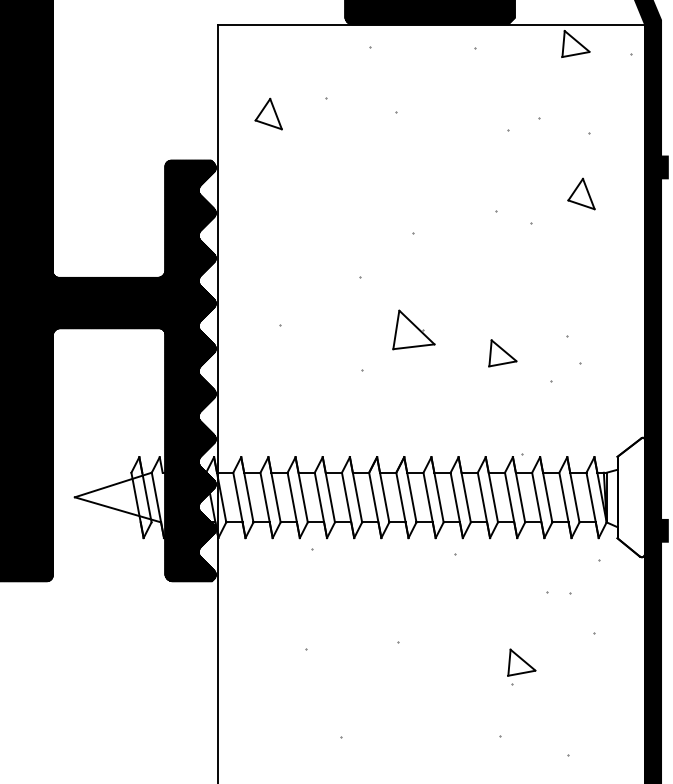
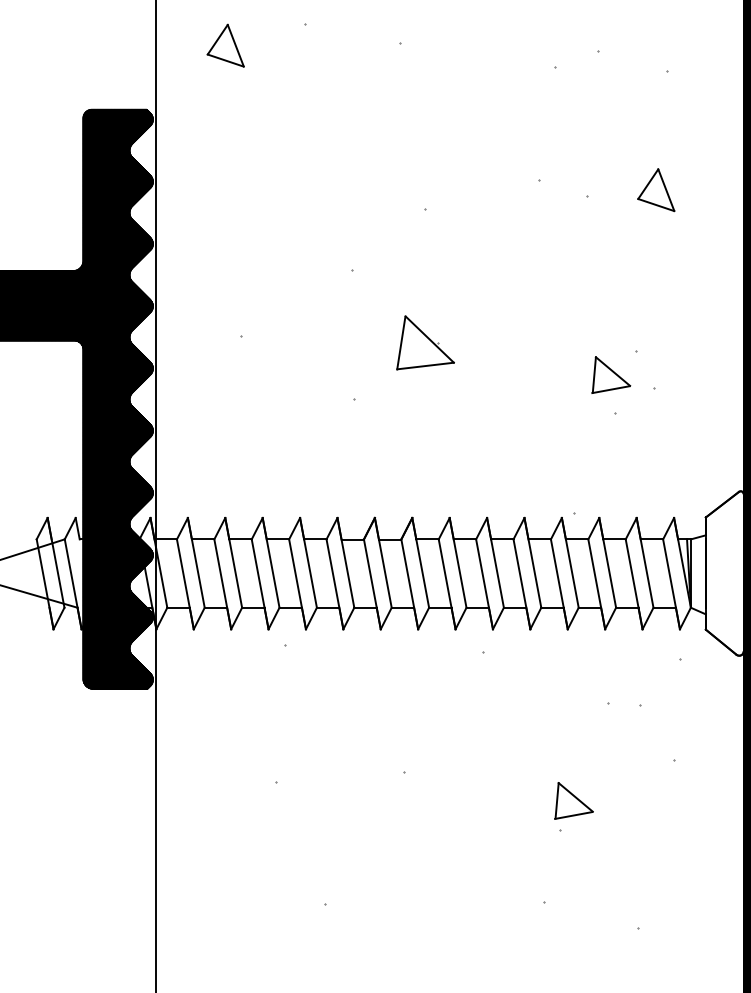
part: (581, 193) -> (656, 189), moved
part: (502, 353) -> (610, 375), moved

